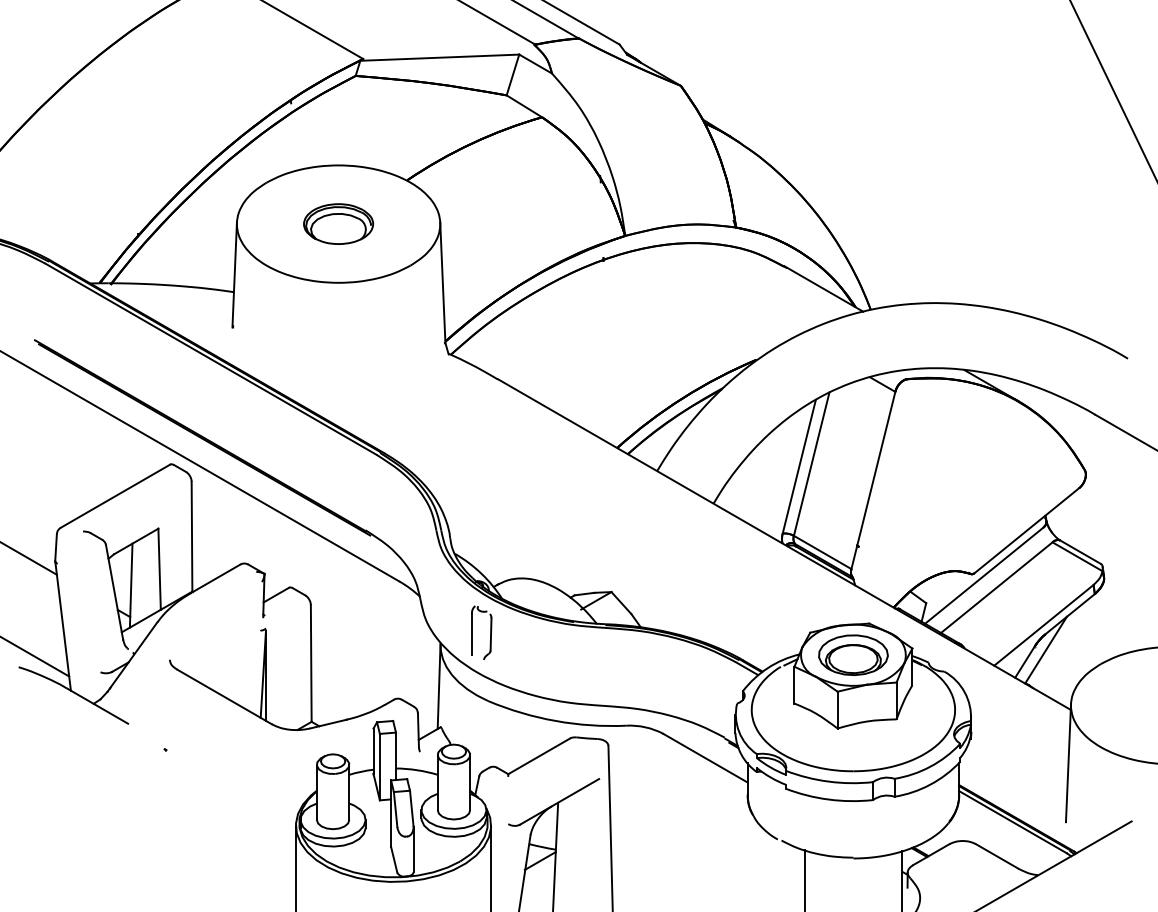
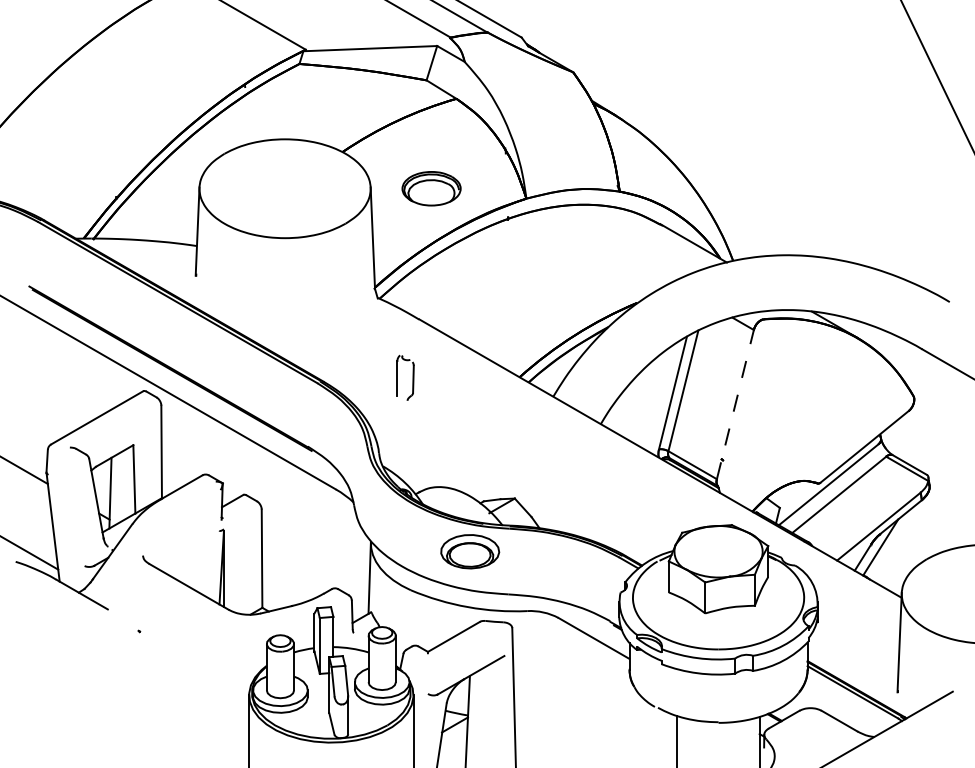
part: (338, 223) -> (431, 188), moved
line: (873, 480) -> (735, 404), solid -> dashed
part: (472, 632) -> (397, 377), moved
part: (853, 654) -> (470, 551), moved

